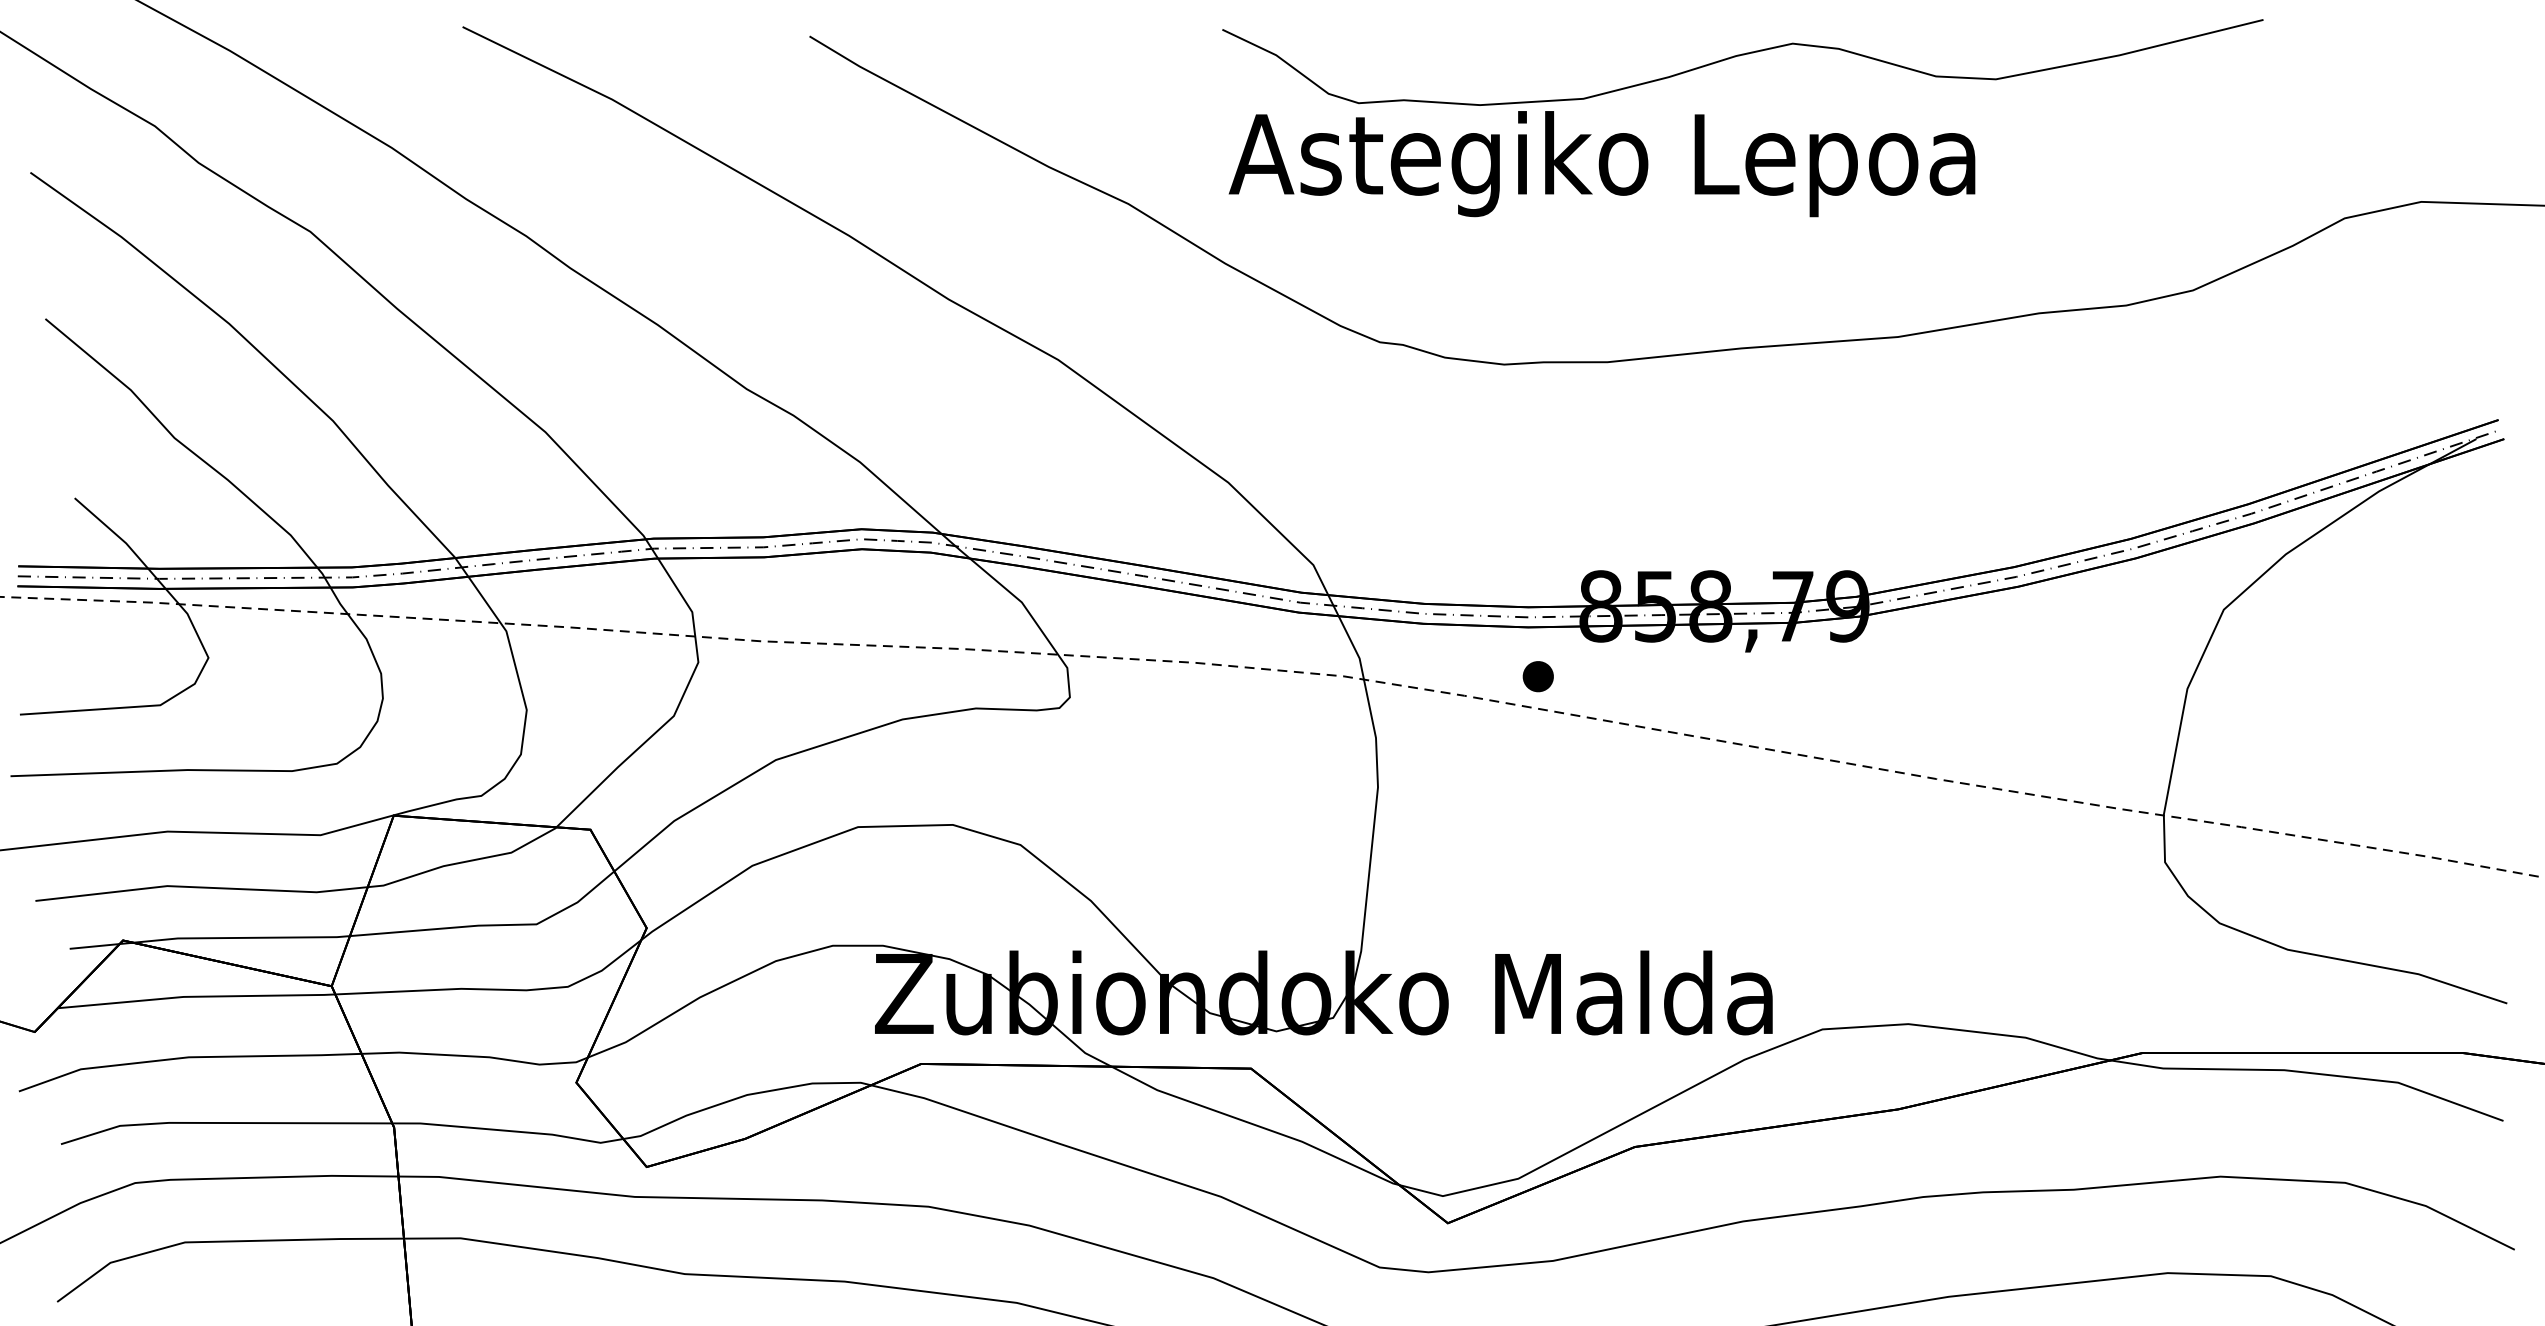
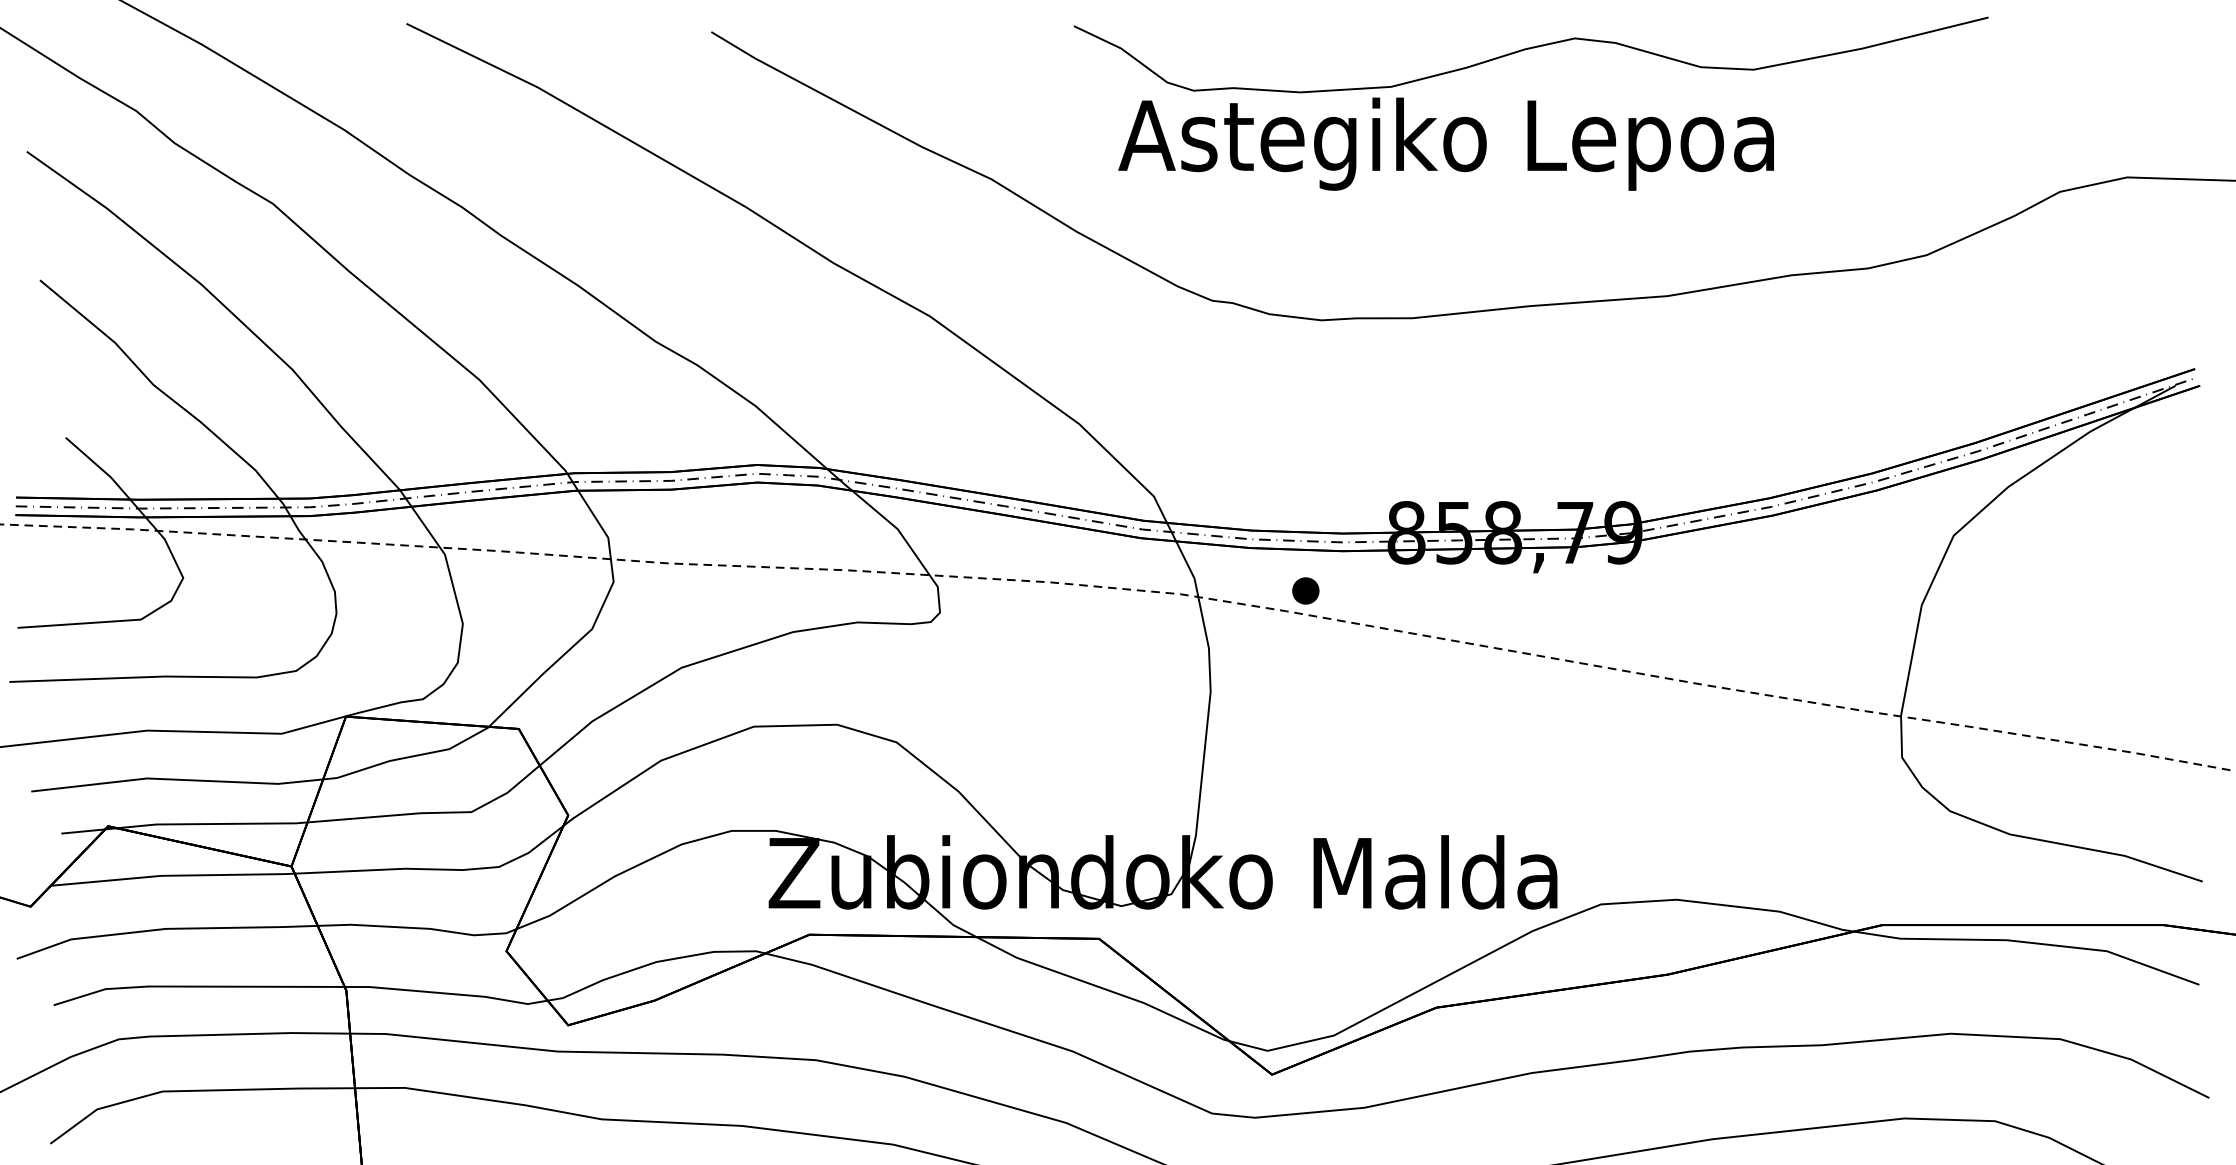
text: (1601, 164) -> (1445, 144), moved
part: (1537, 676) -> (1305, 590), moved

